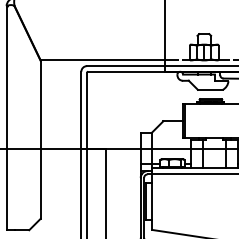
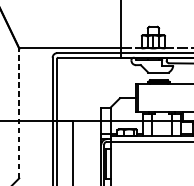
line: (40, 139) -> (19, 113), solid -> dashed

